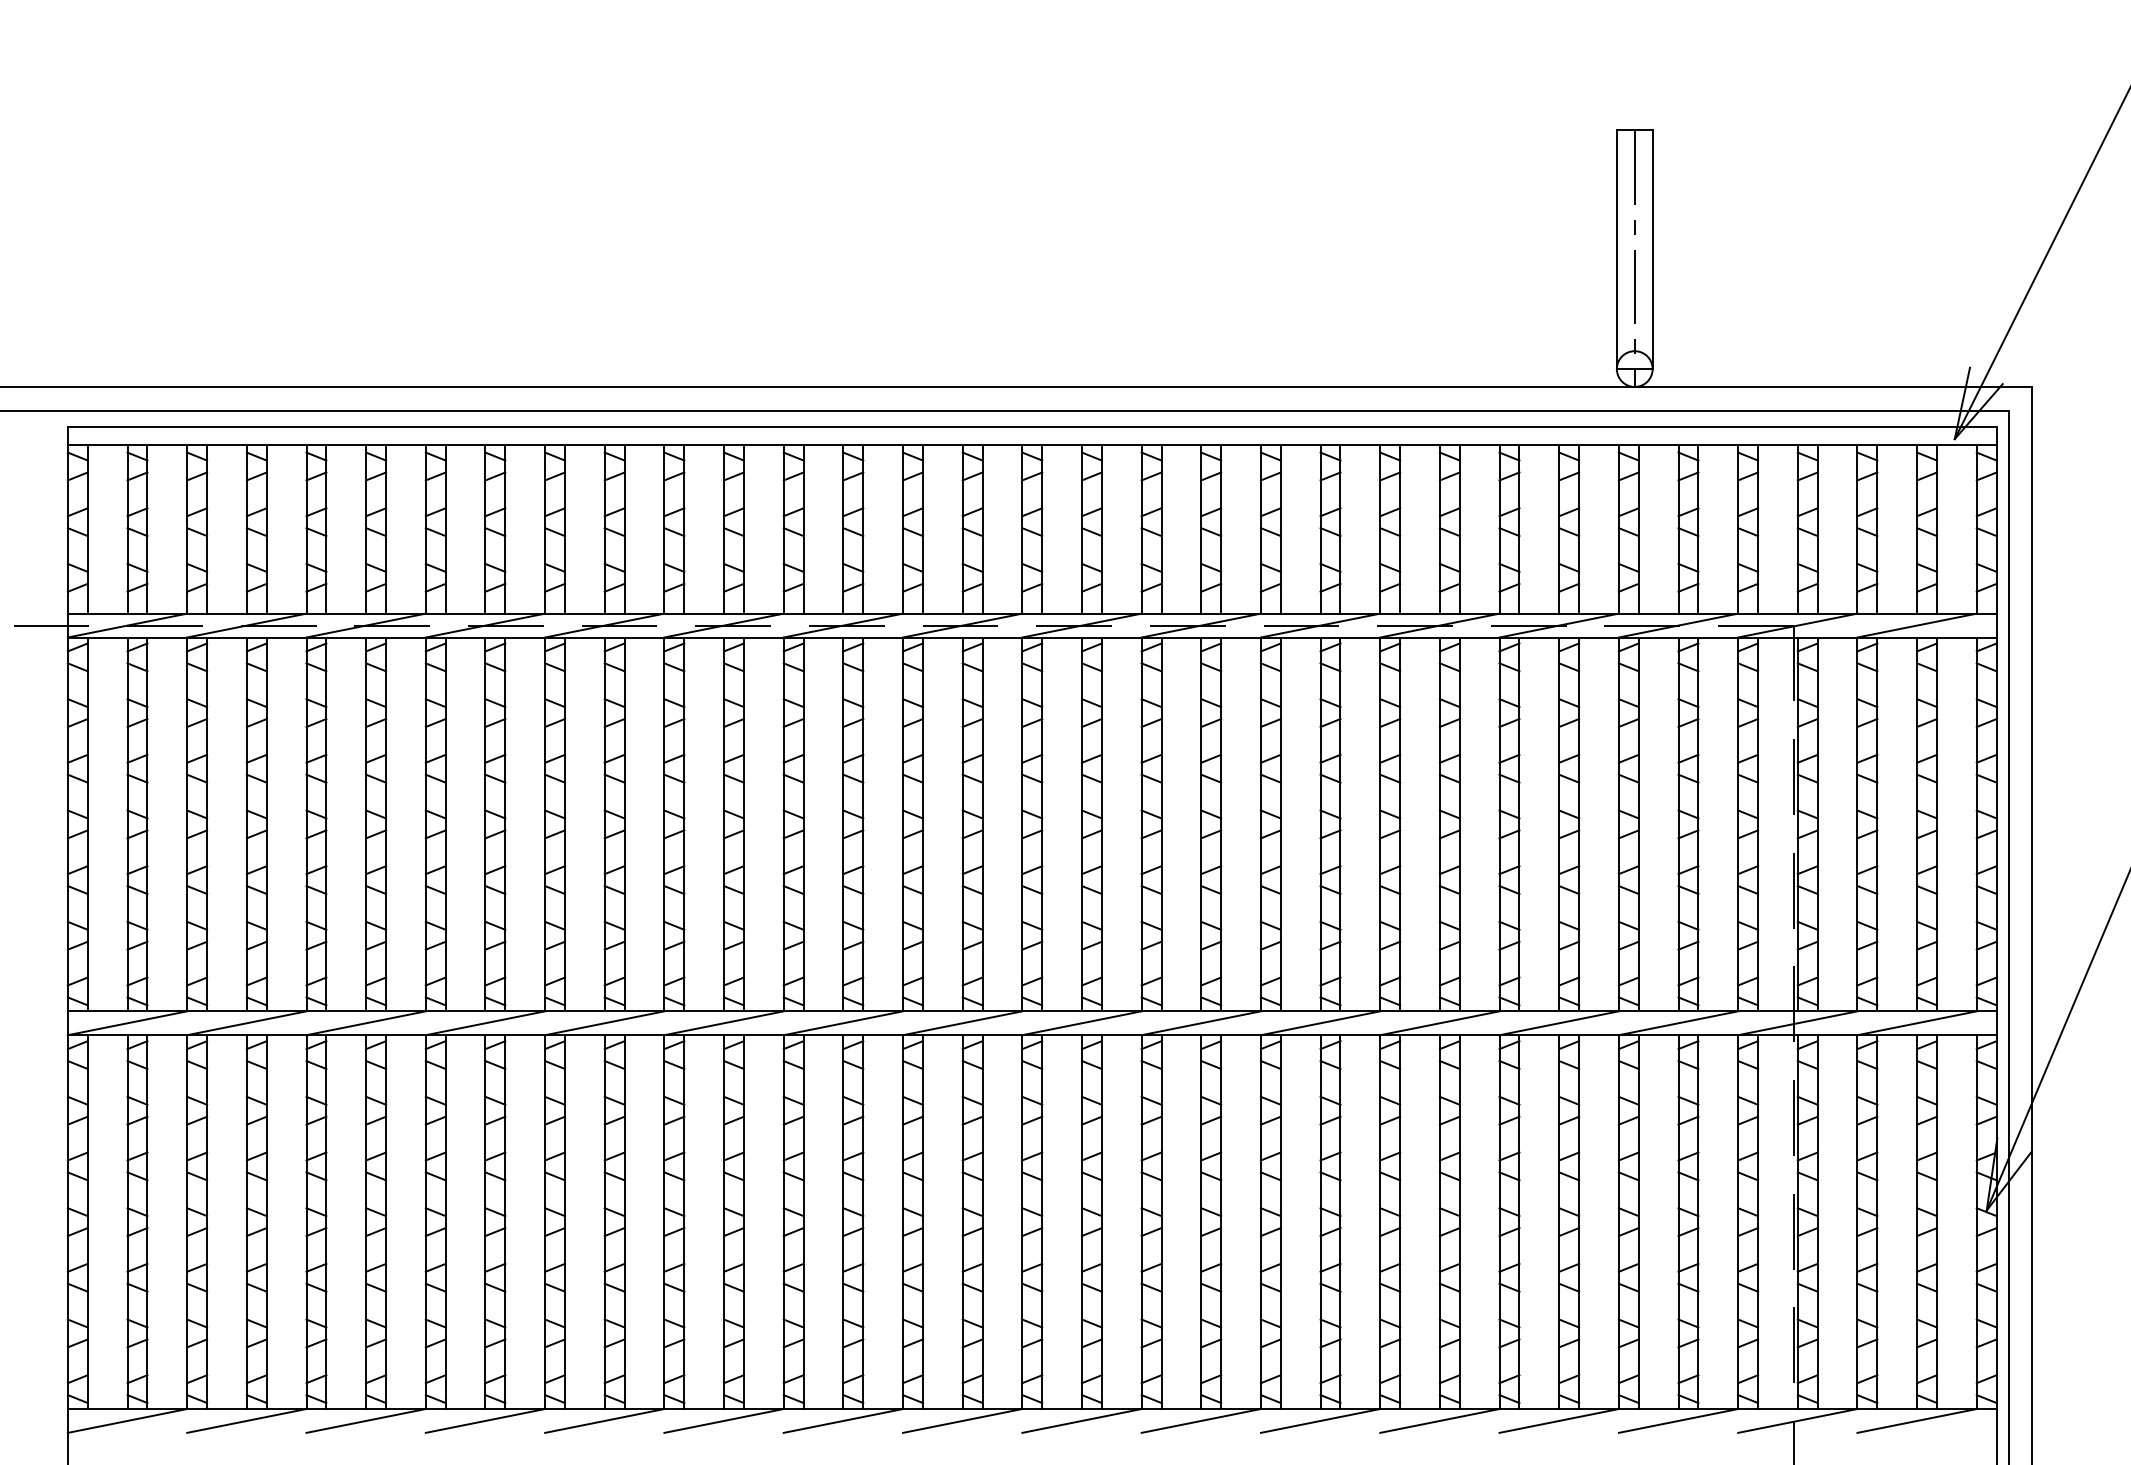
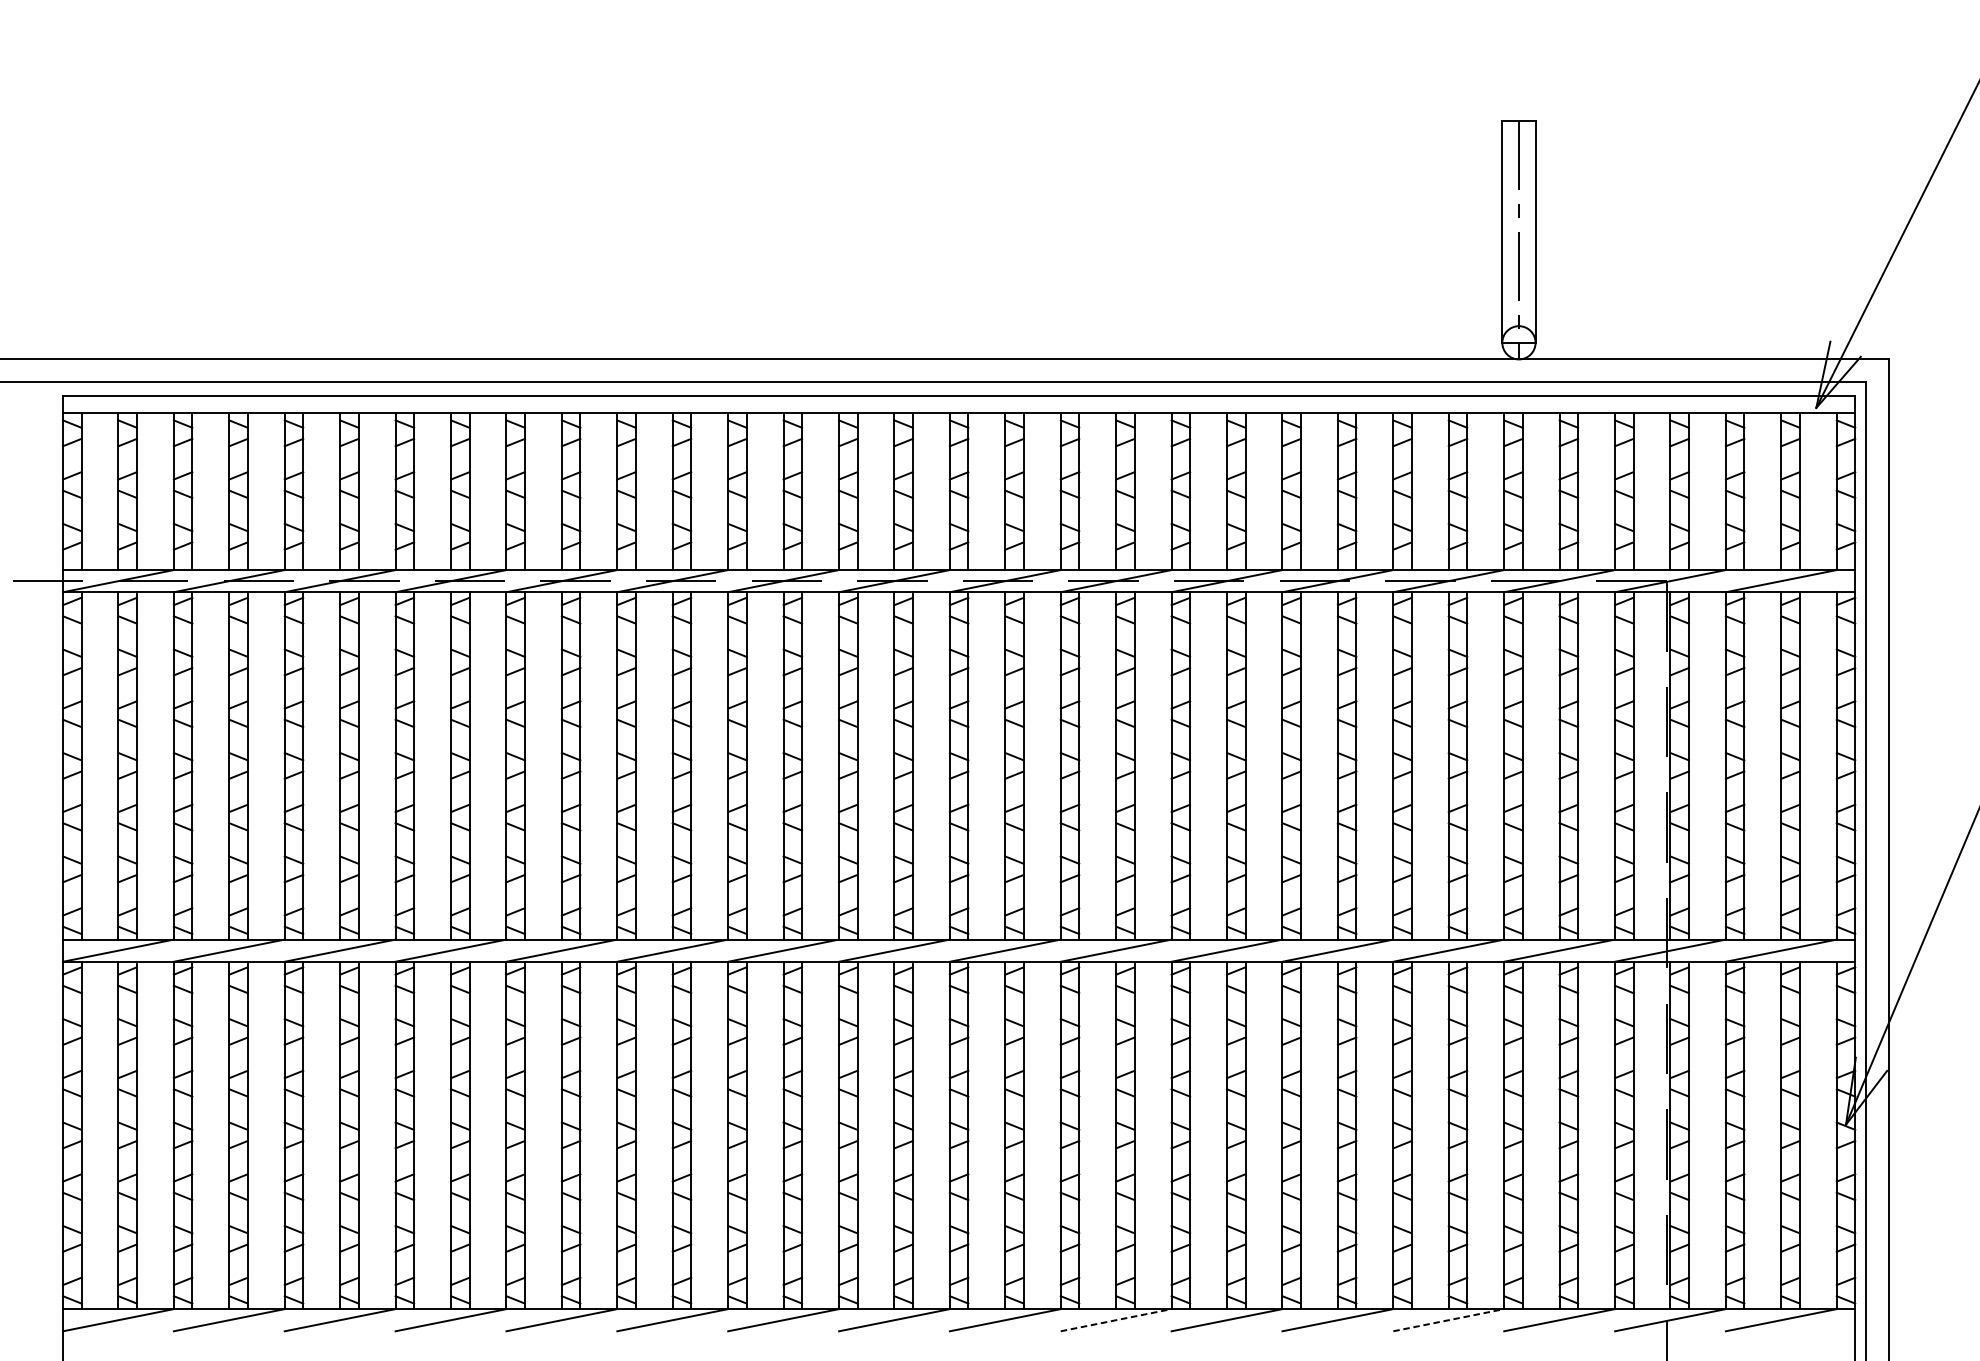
line: (1201, 1420) -> (1116, 1319), solid -> dashed
line: (1559, 1420) -> (1449, 1319), solid -> dashed

